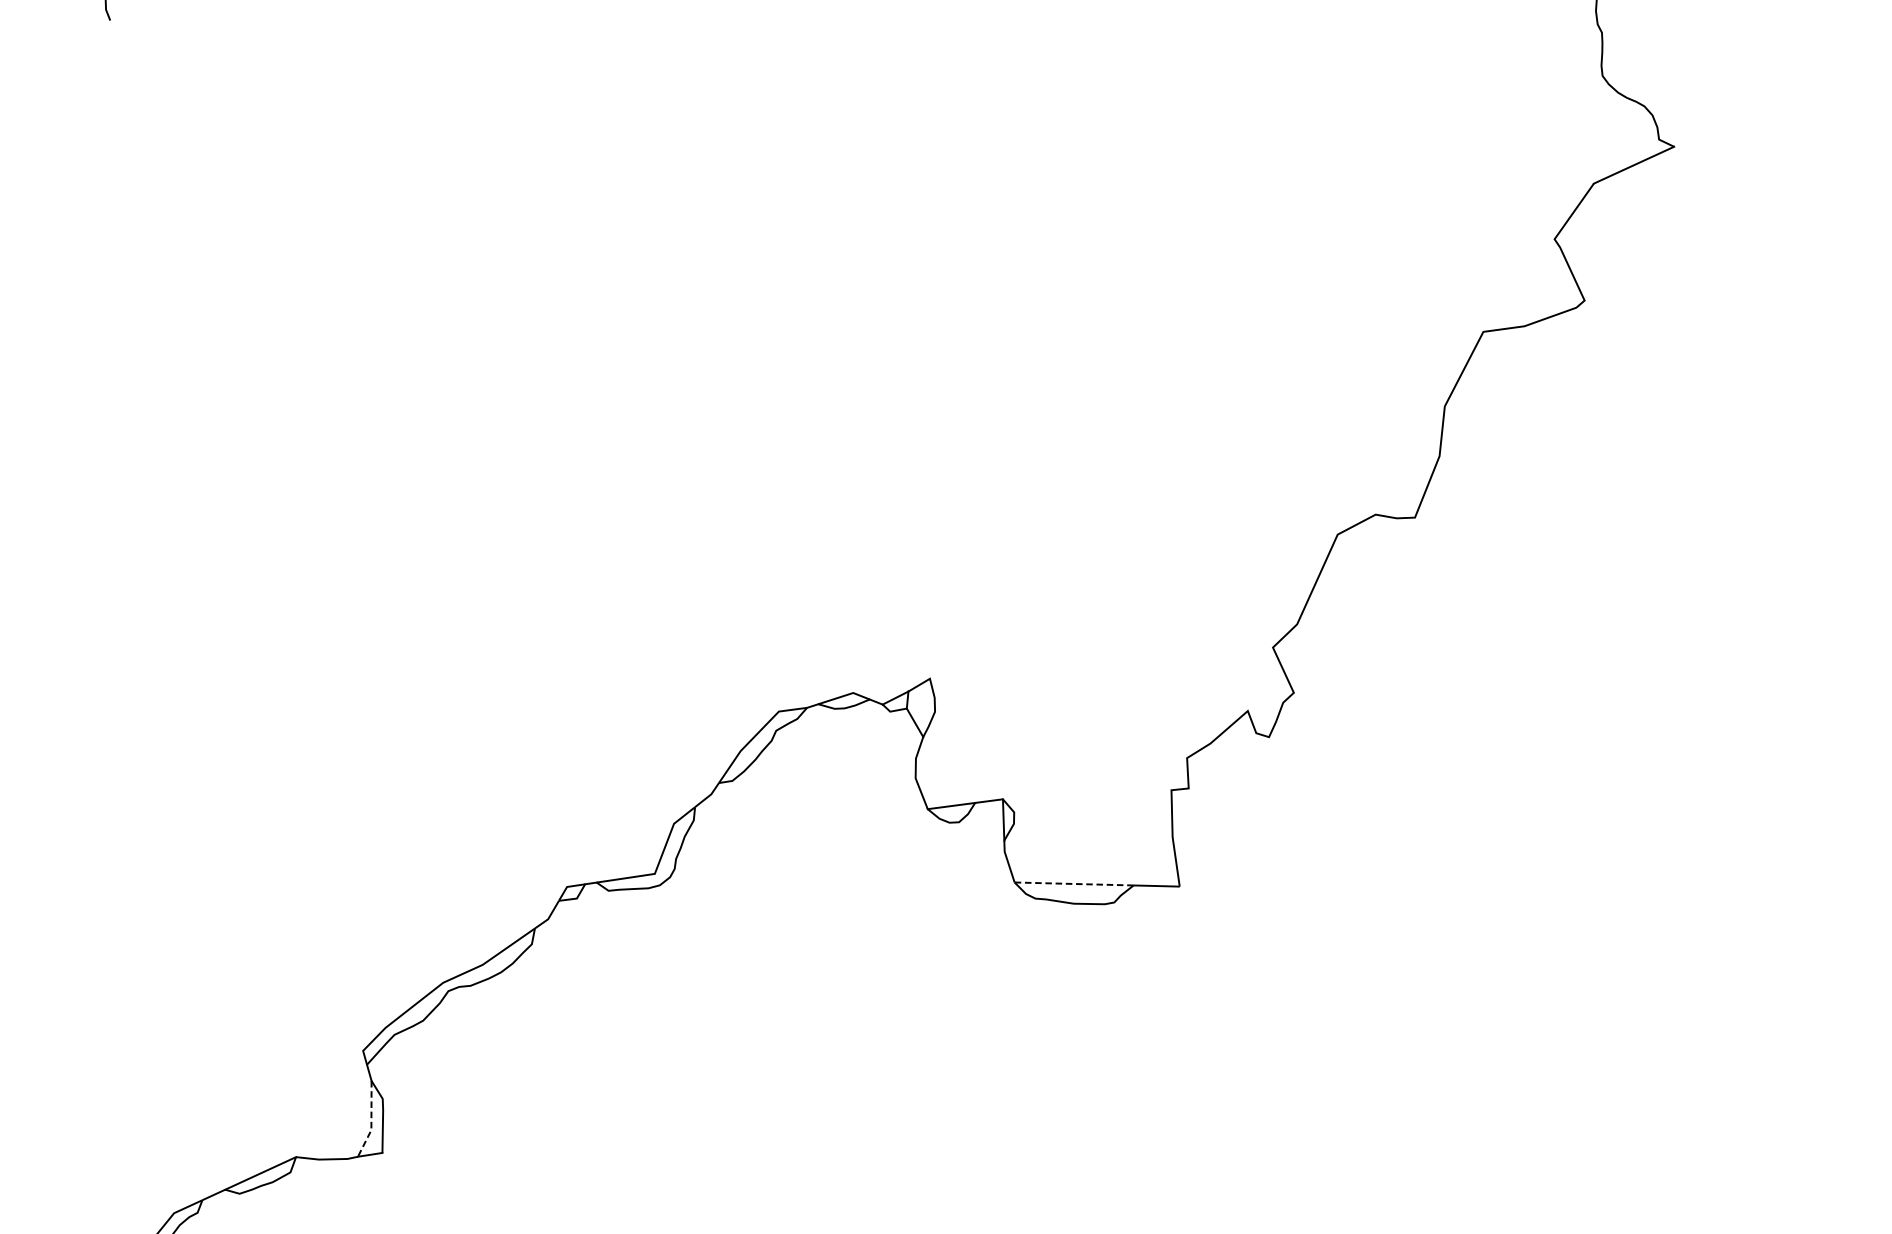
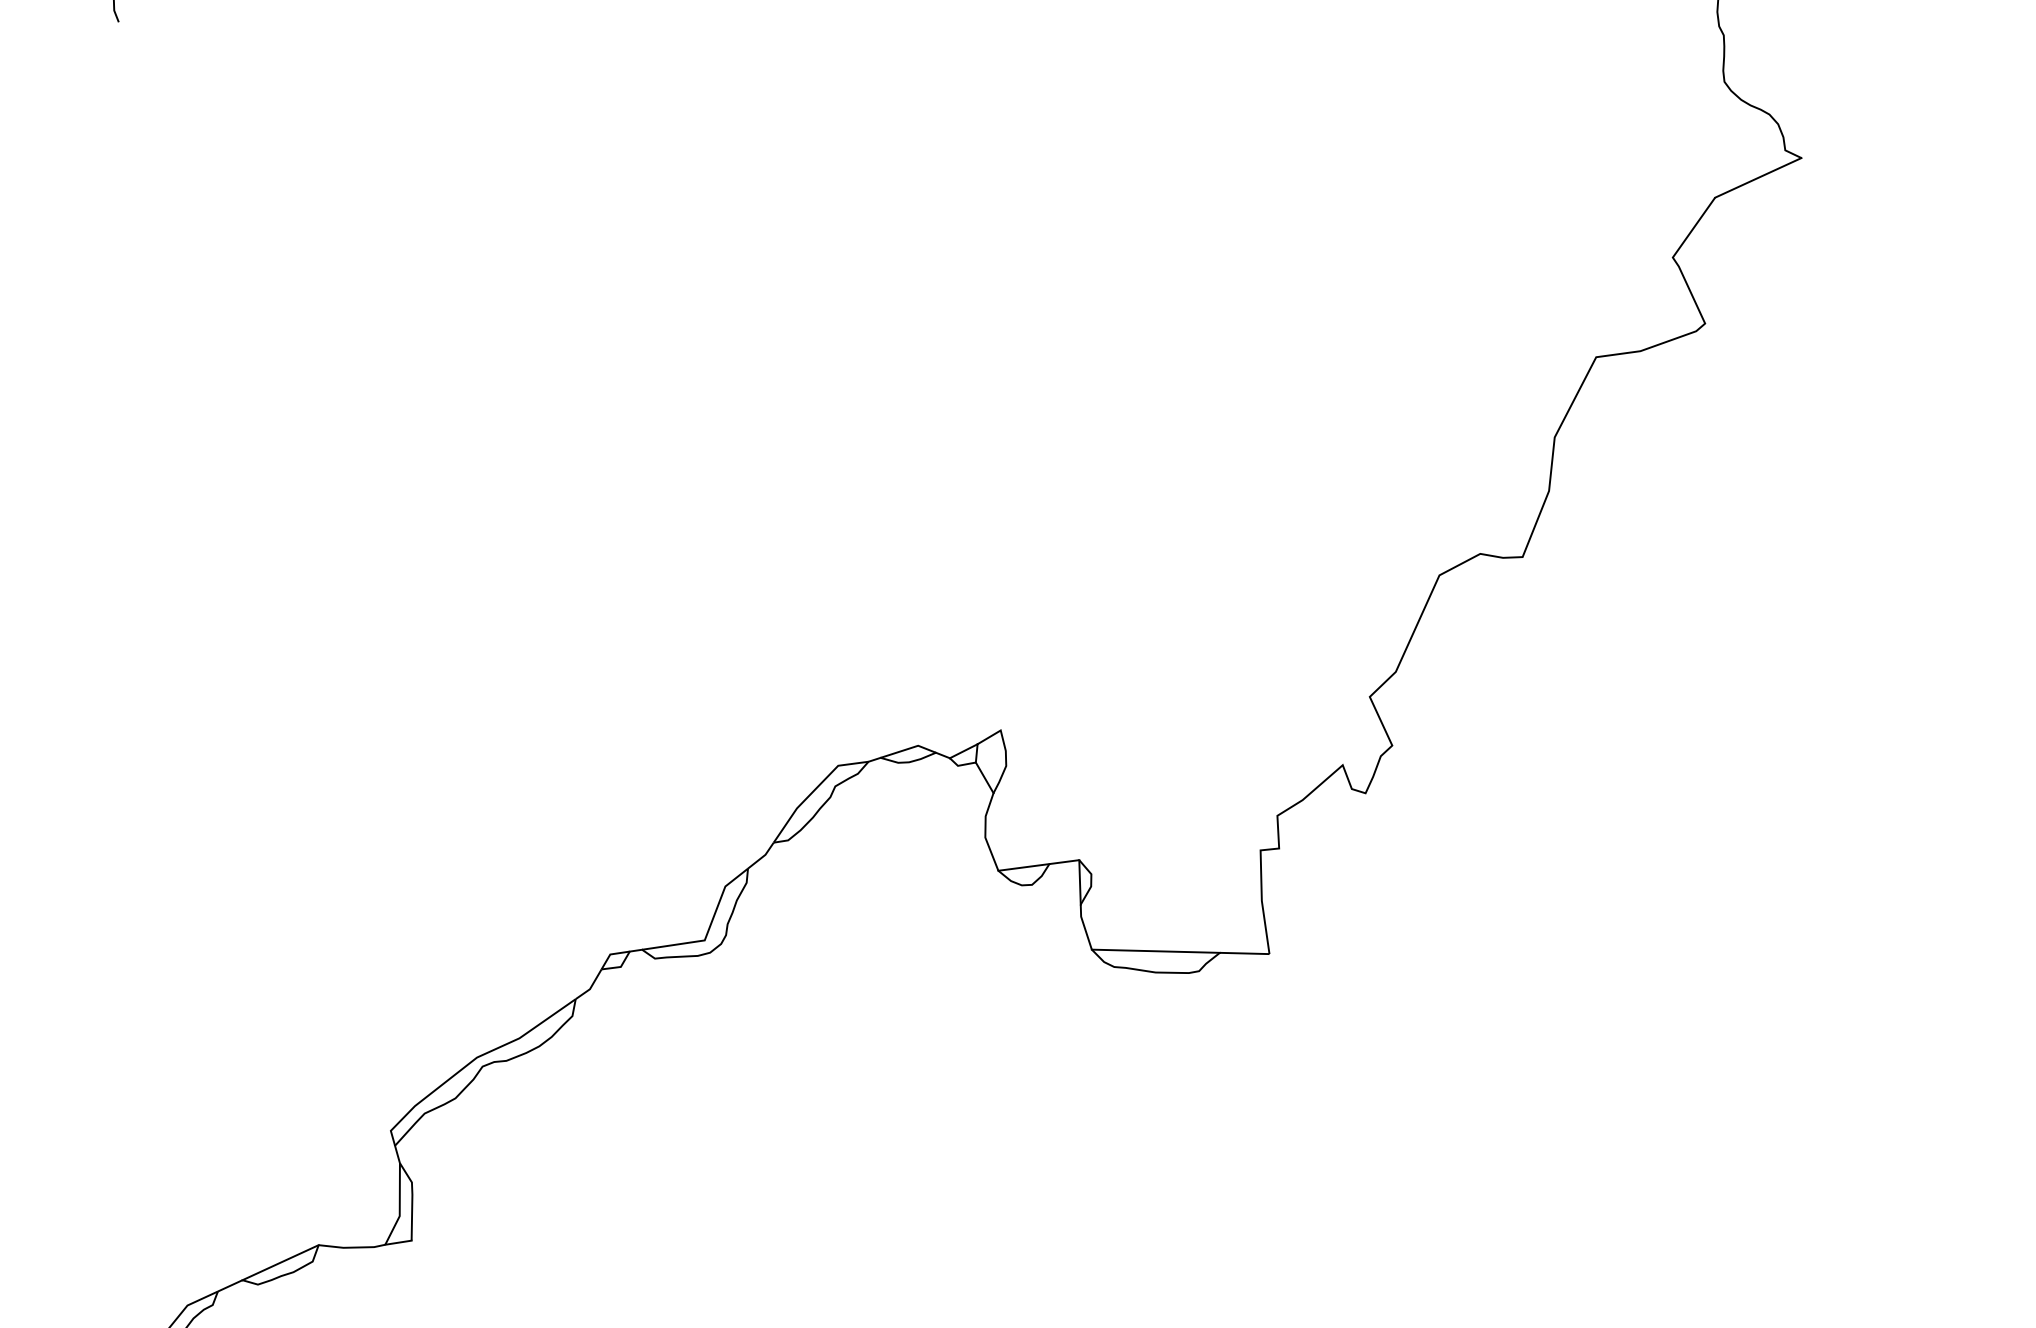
line: (1073, 884) -> (1155, 951), dashed -> solid
line: (371, 1122) -> (399, 1207), dashed -> solid

